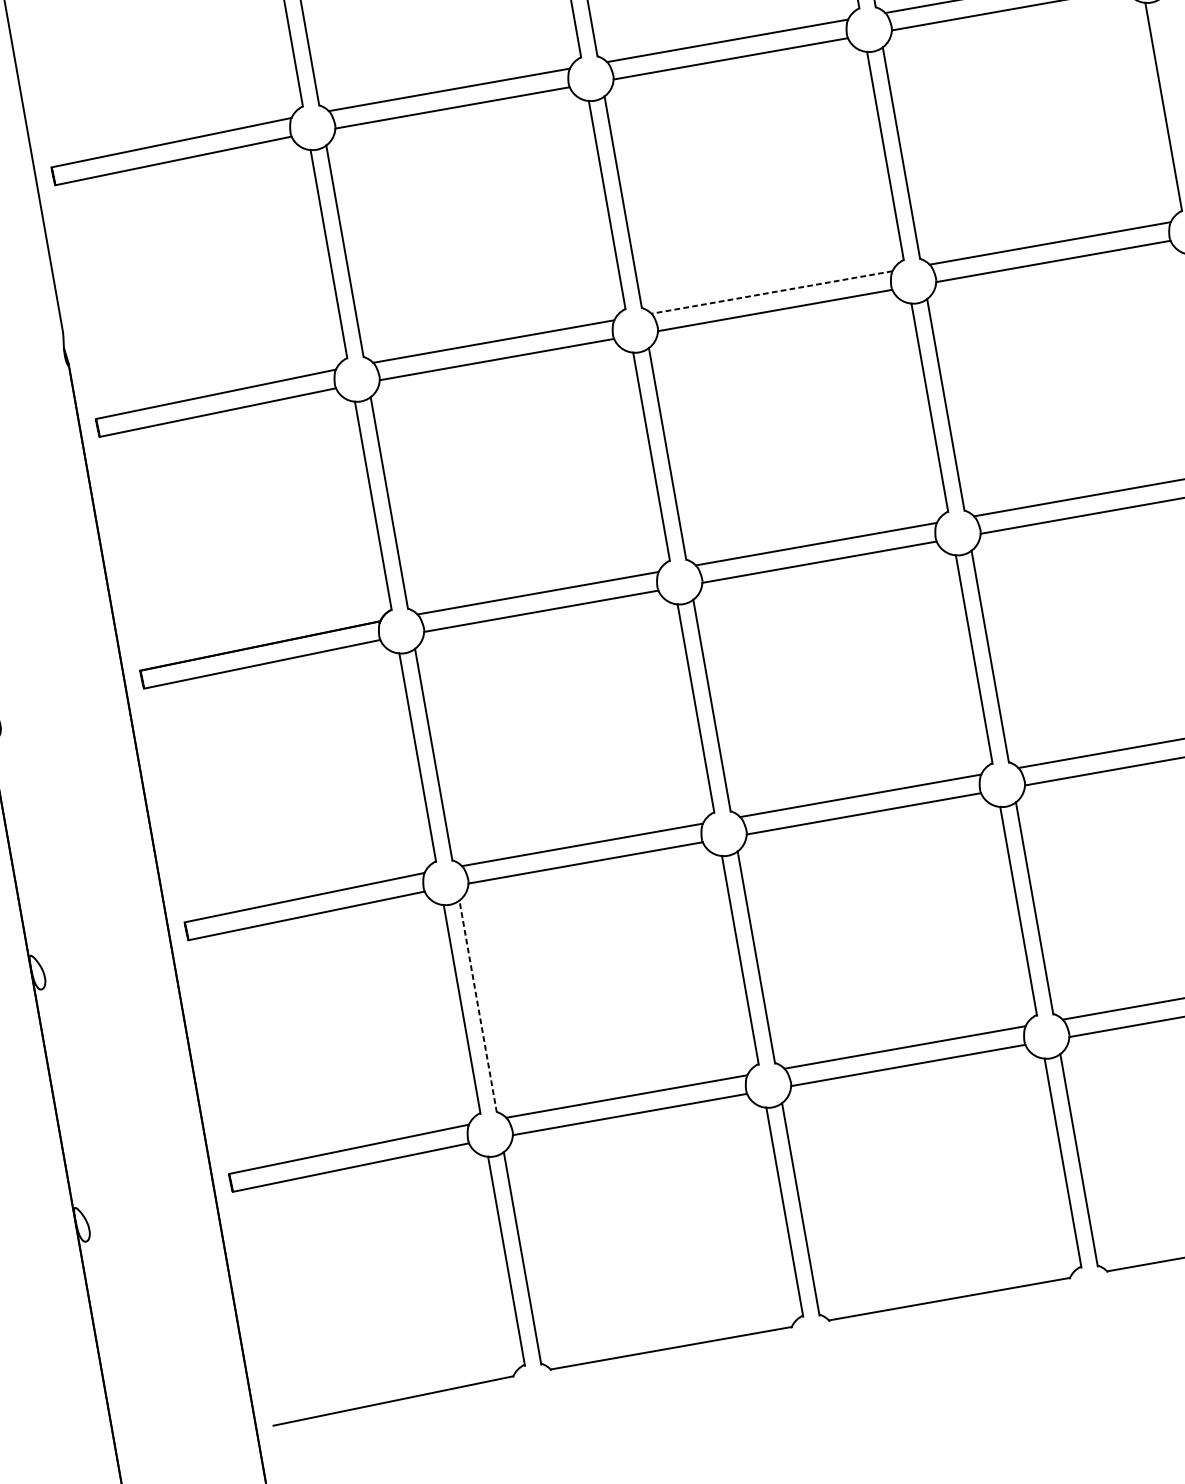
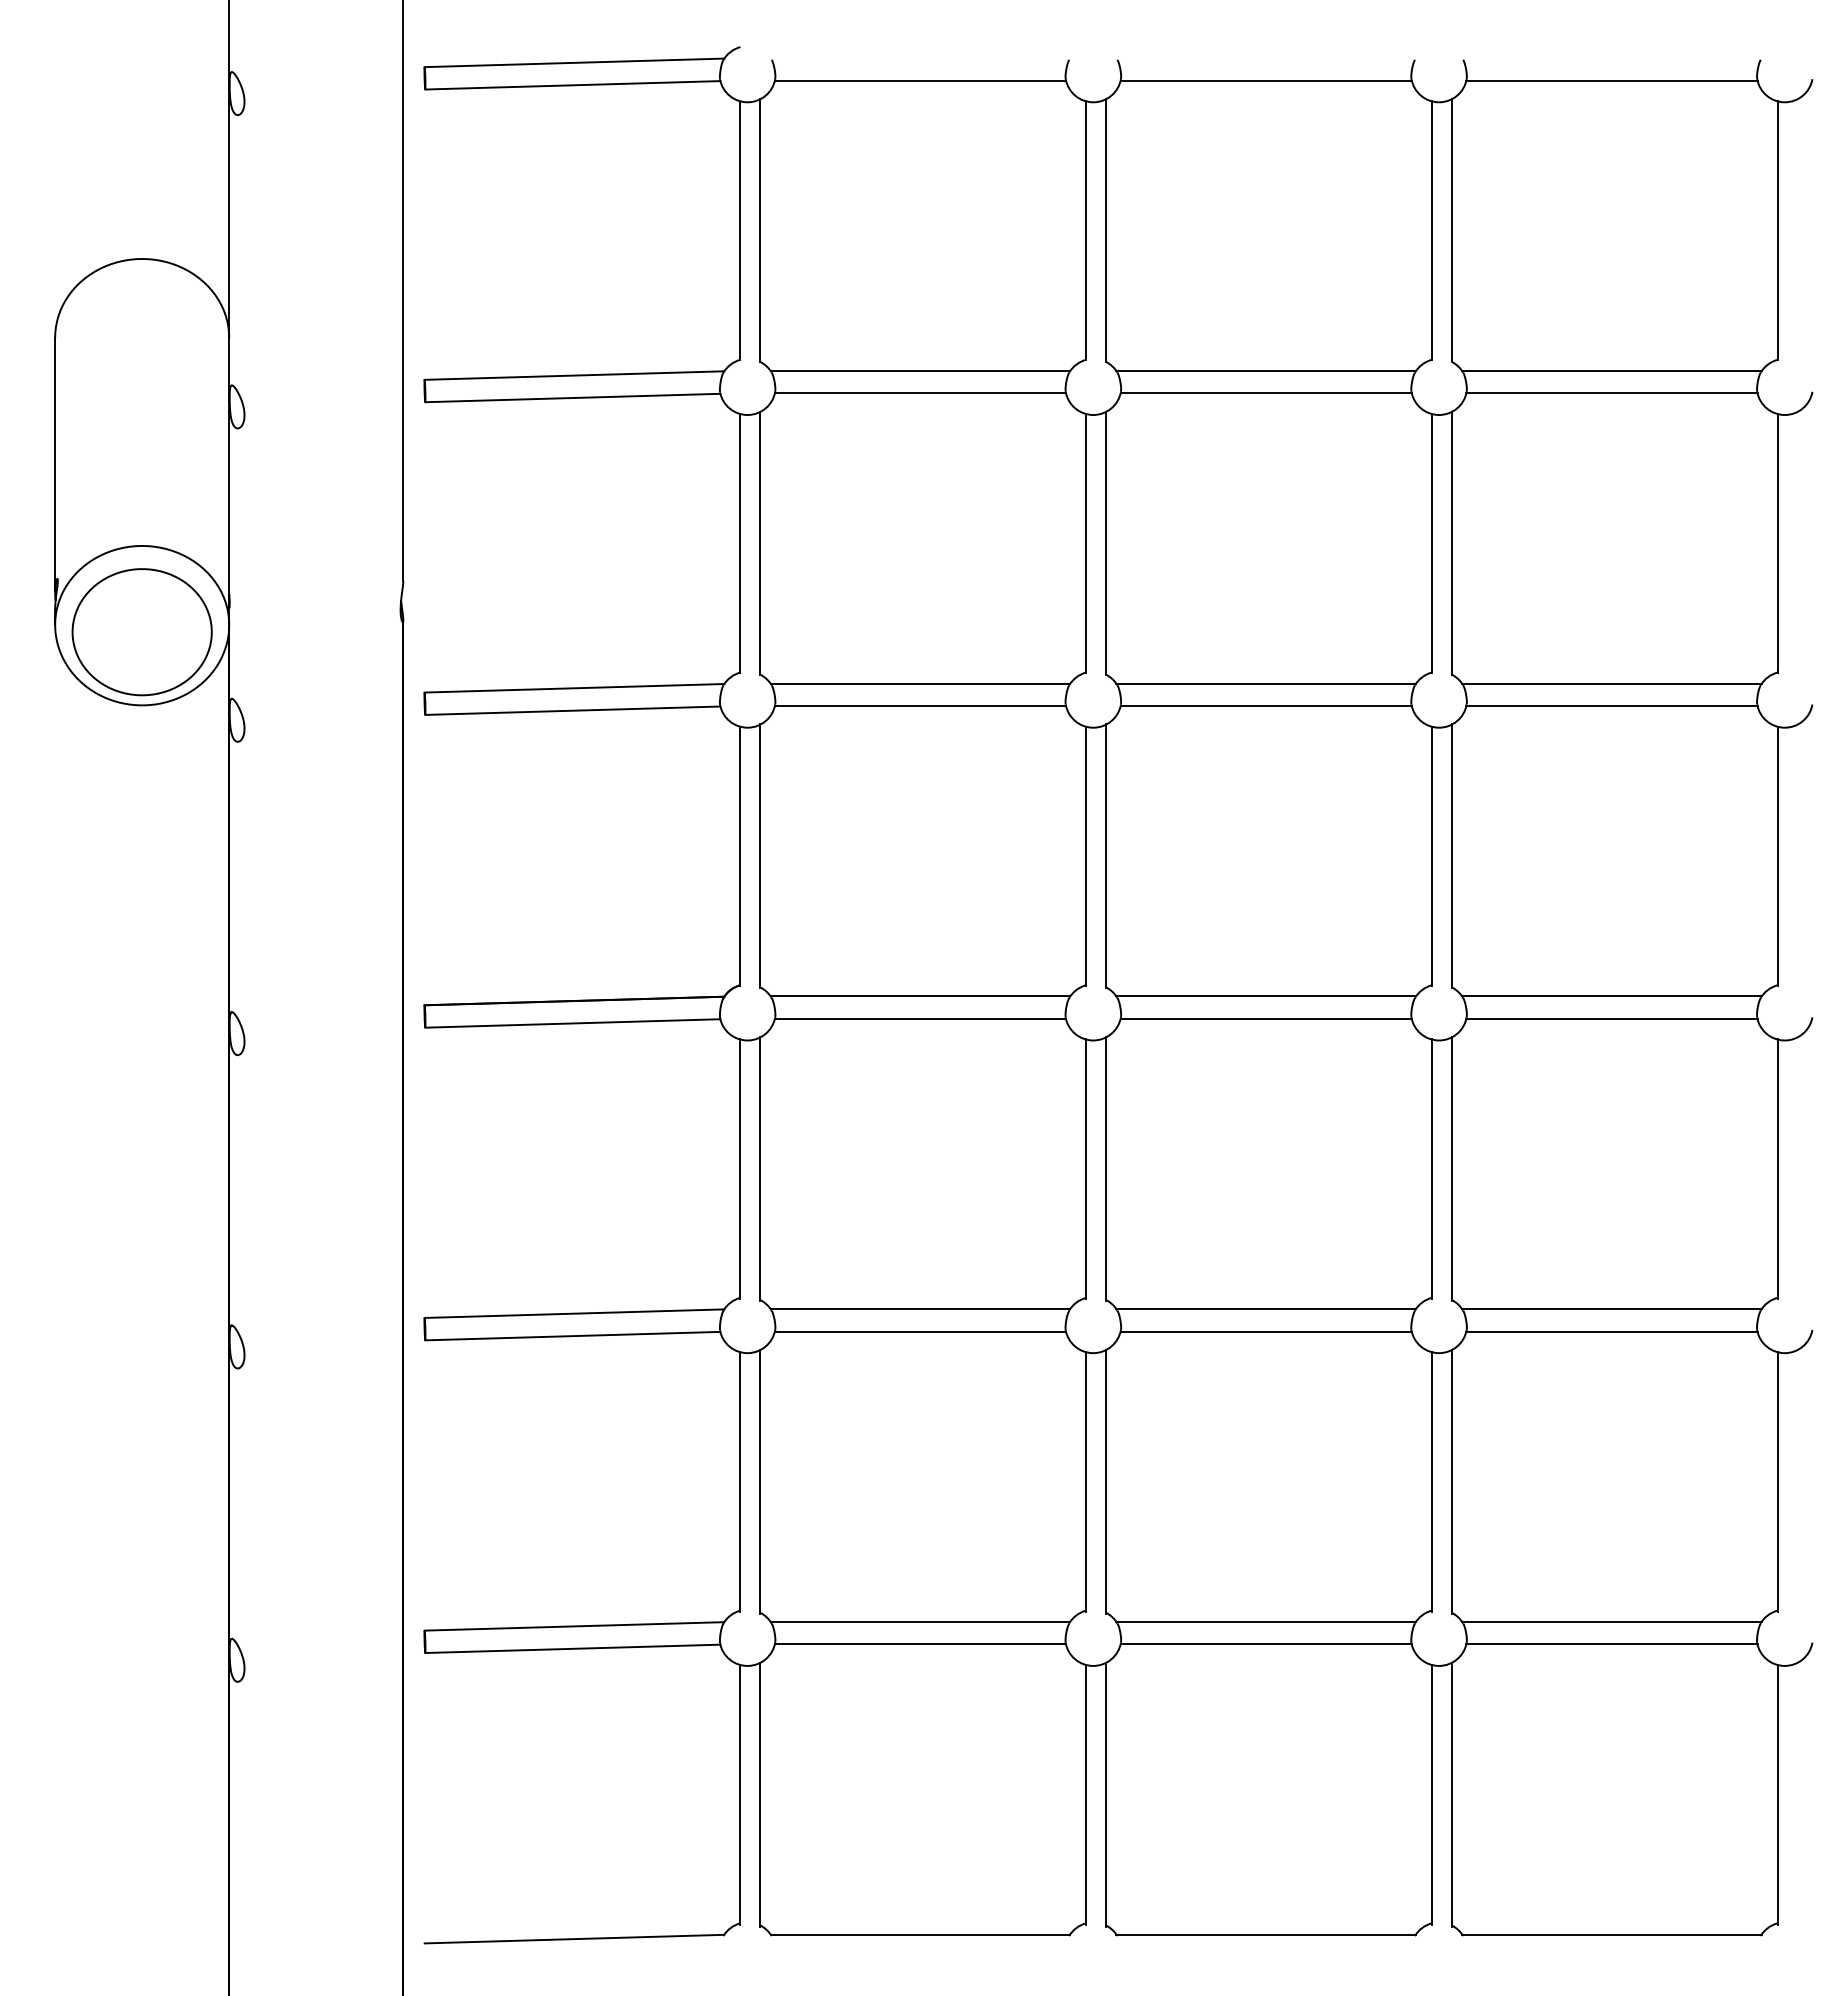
line: (772, 292) -> (1266, 683), dashed -> solid
line: (478, 1006) -> (760, 1481), dashed -> solid

